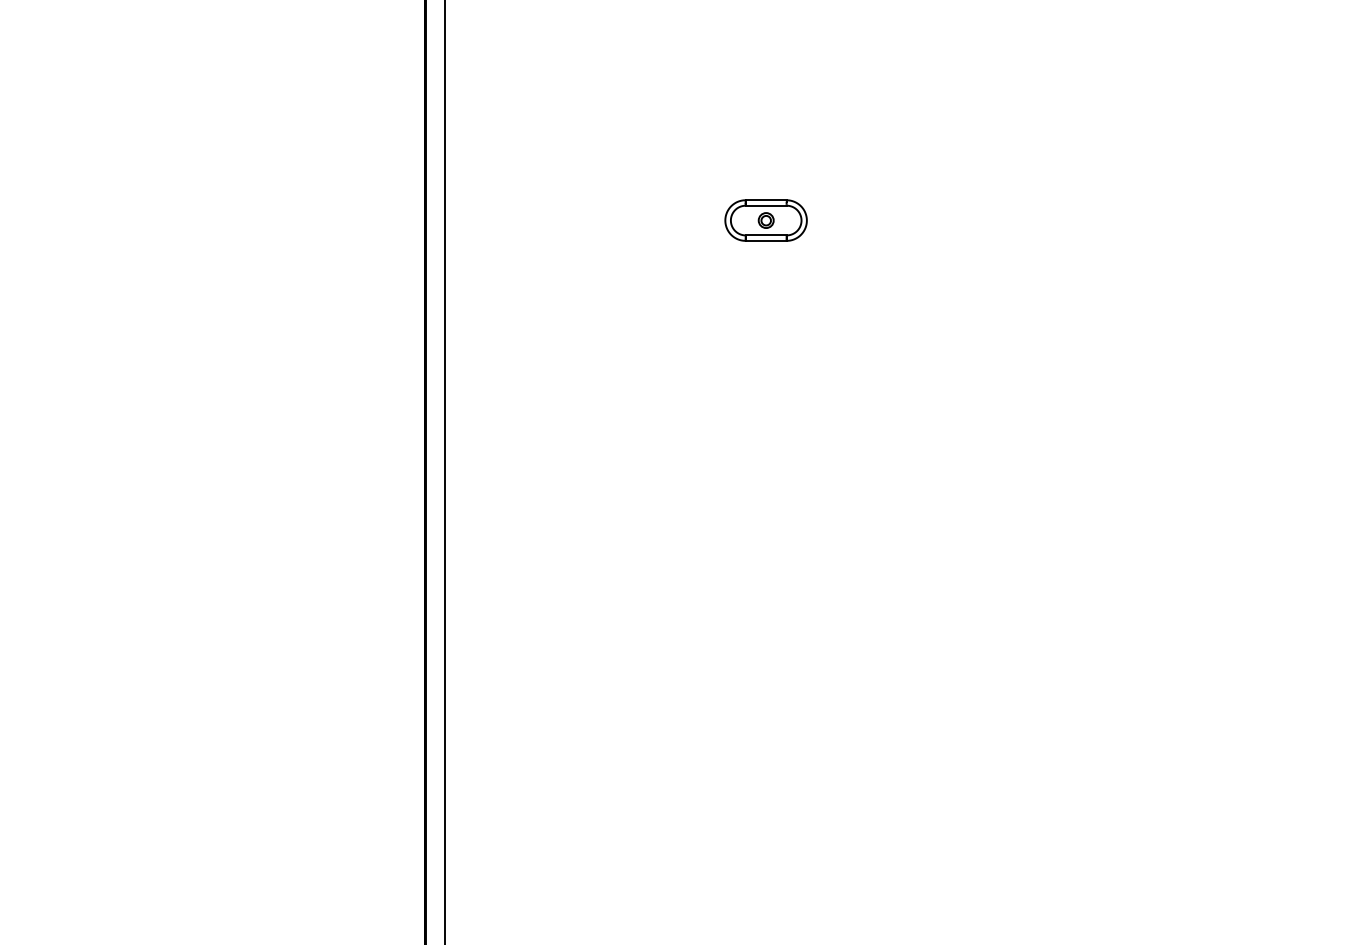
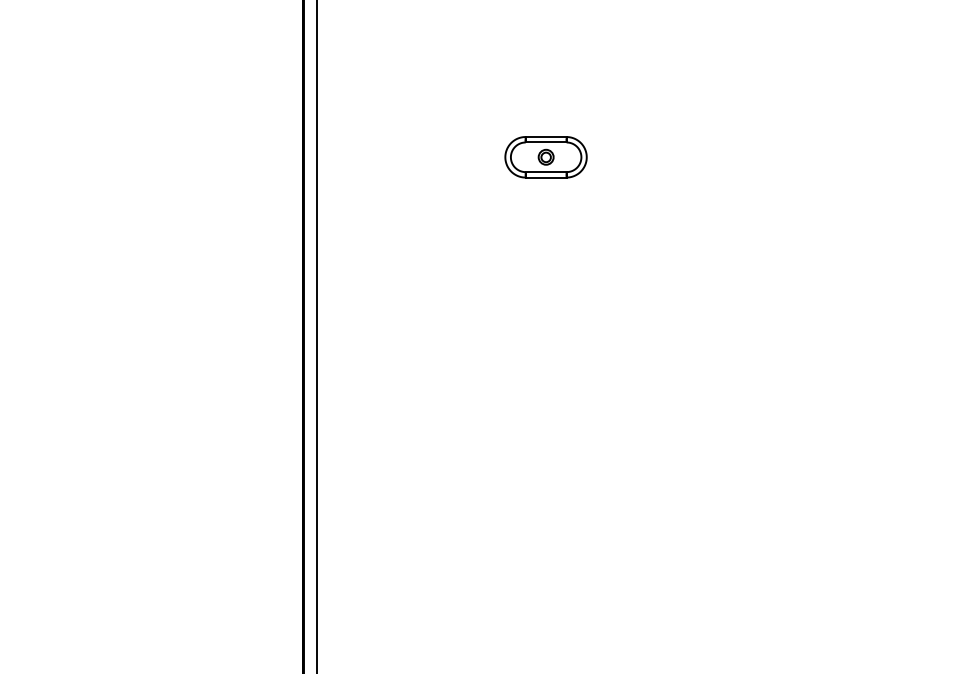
part: (766, 220) -> (546, 157), size x1.4

